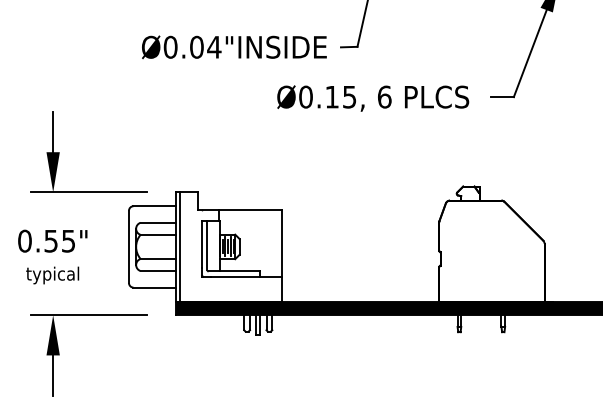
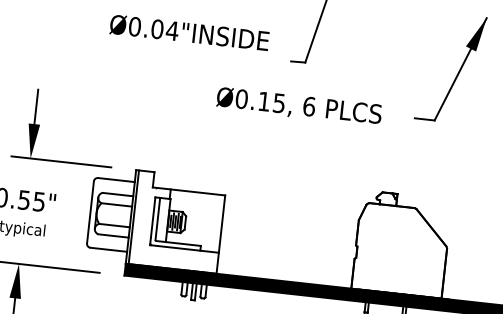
text: (234, 47) -> (189, 33), moved
text: (373, 98) -> (299, 106), moved

